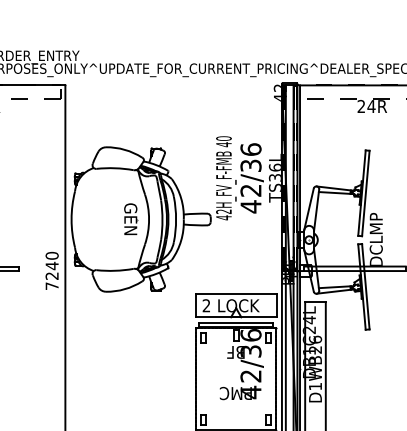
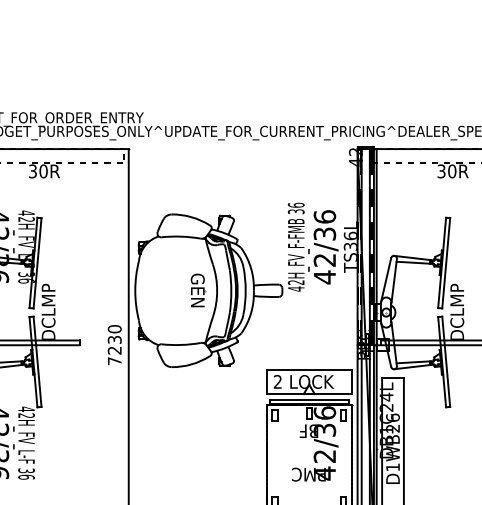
text: (366, 106) -> (446, 171), 24R -> 30R
text: (224, 141) -> (296, 208), 40 -> 36
text: (51, 265) -> (114, 339), 7240 -> 7230

